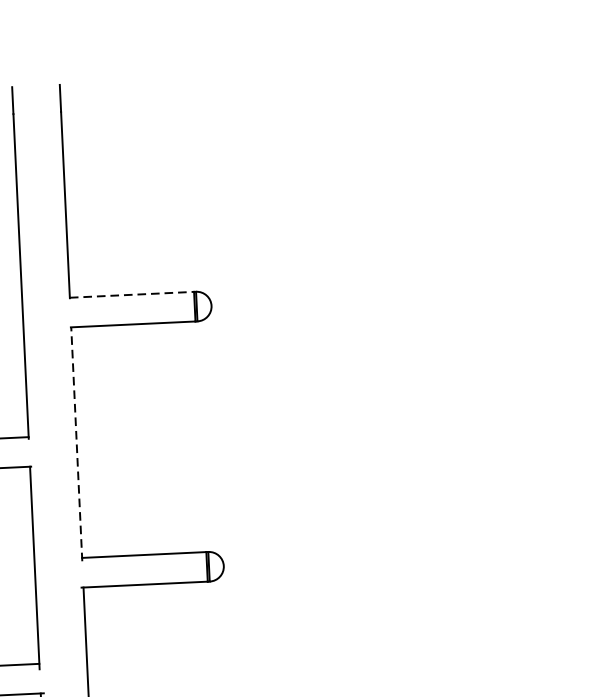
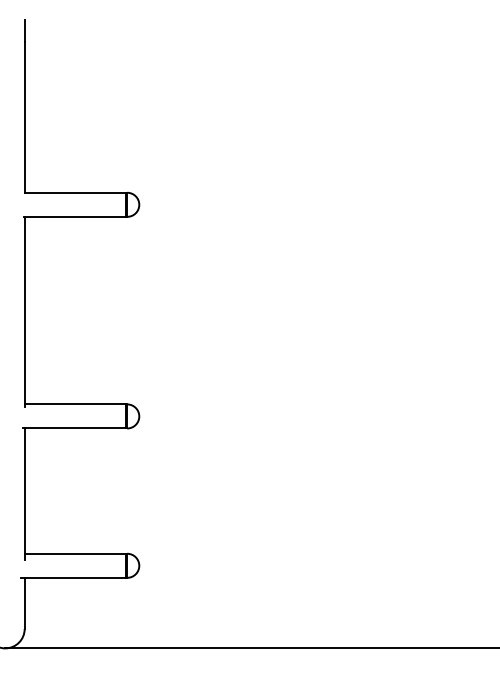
line: (132, 294) -> (75, 192), dashed -> solid
line: (76, 443) -> (24, 311), dashed -> solid

